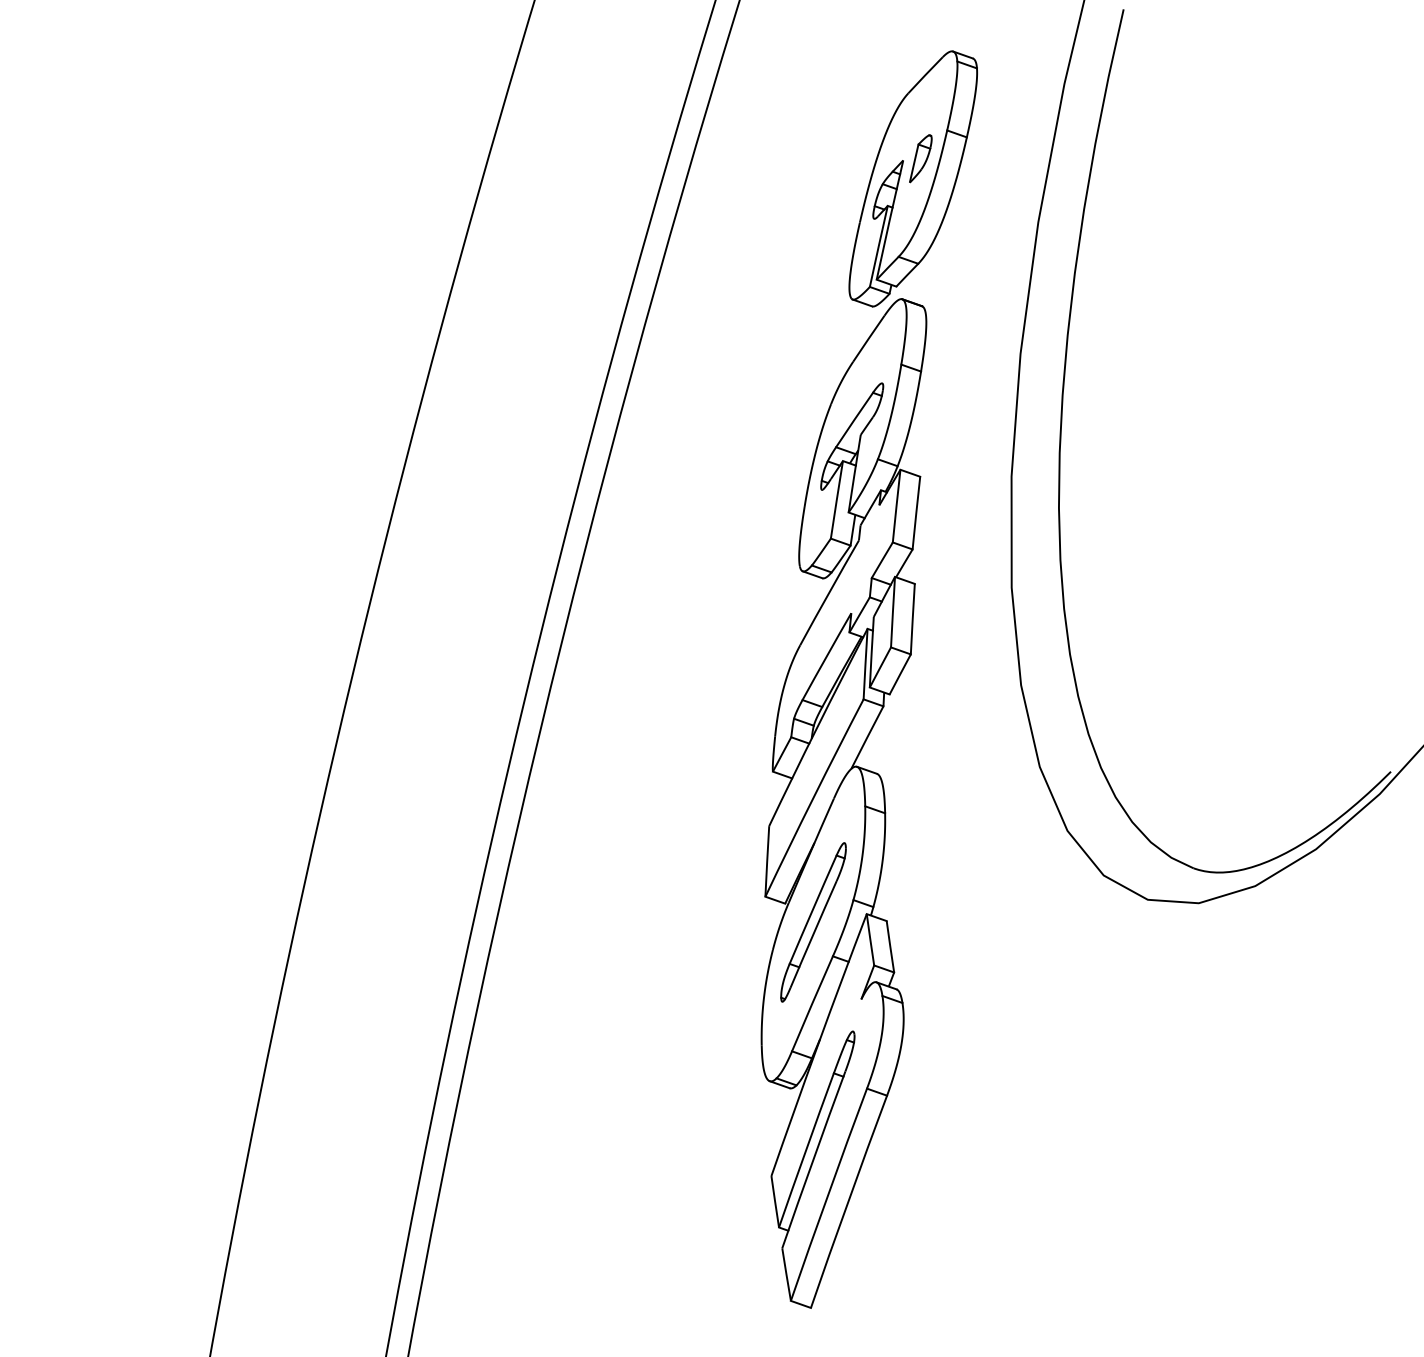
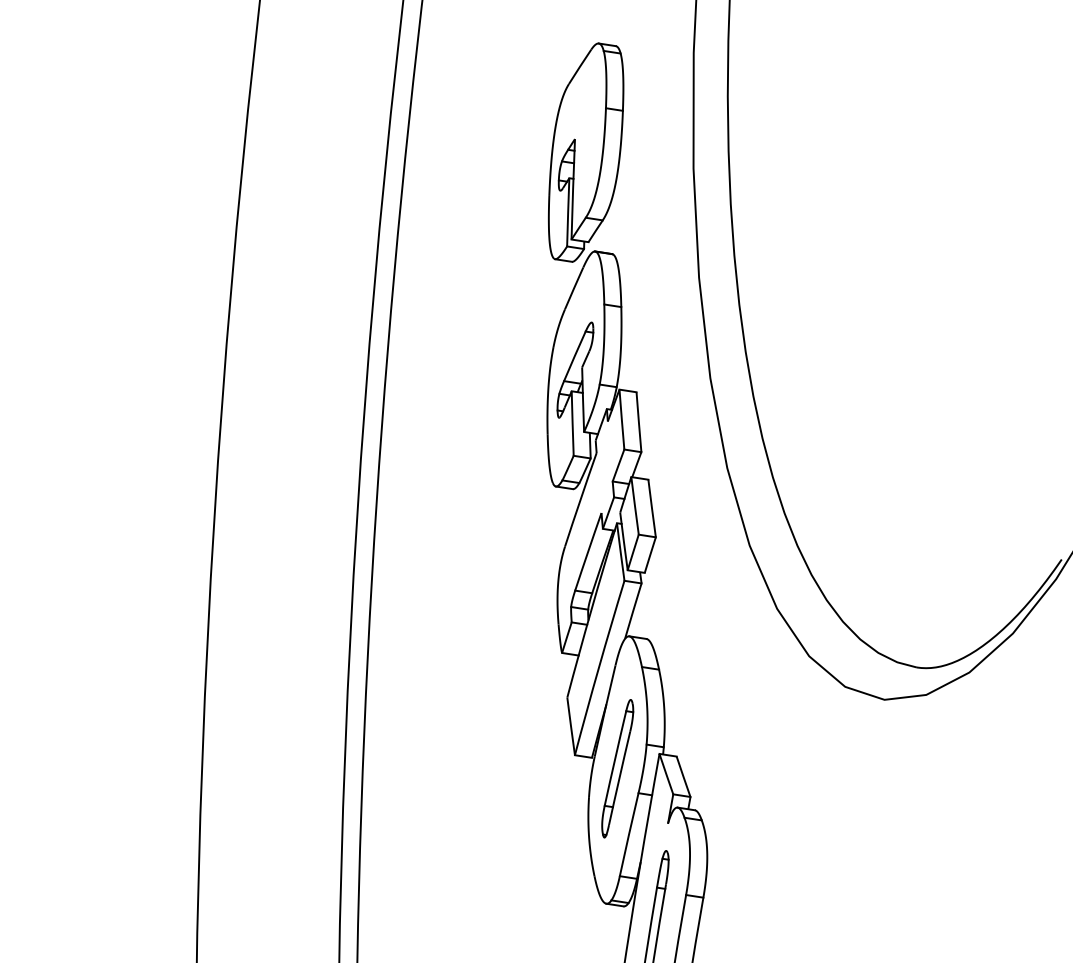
part: (920, 158) -> (588, 134), removed

